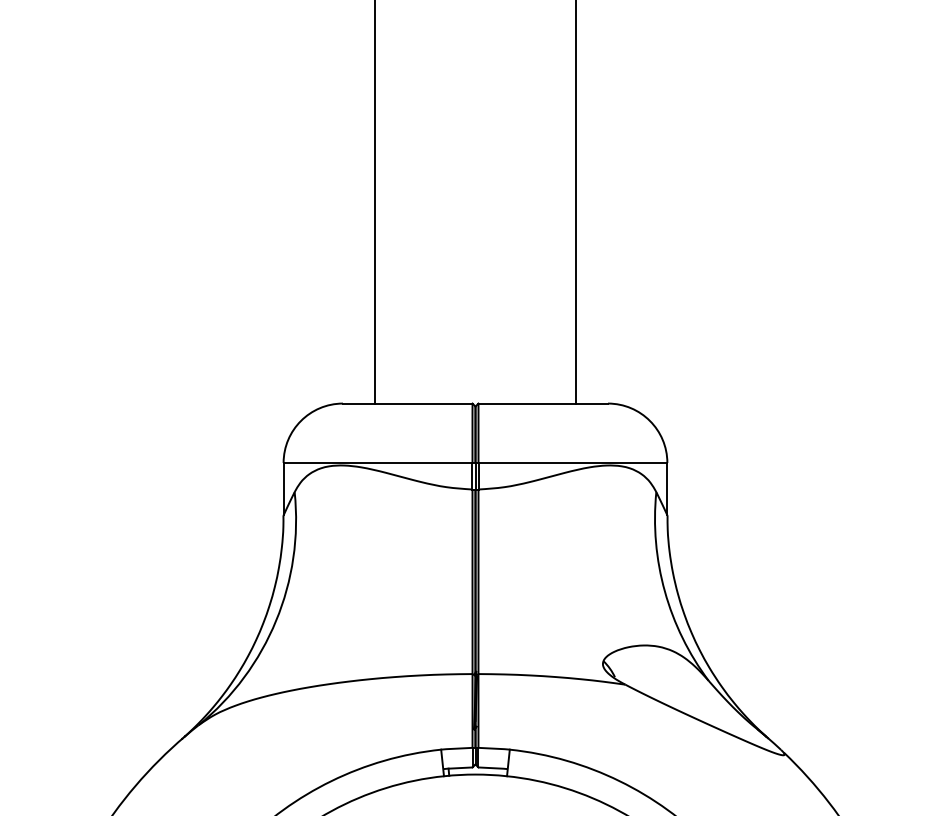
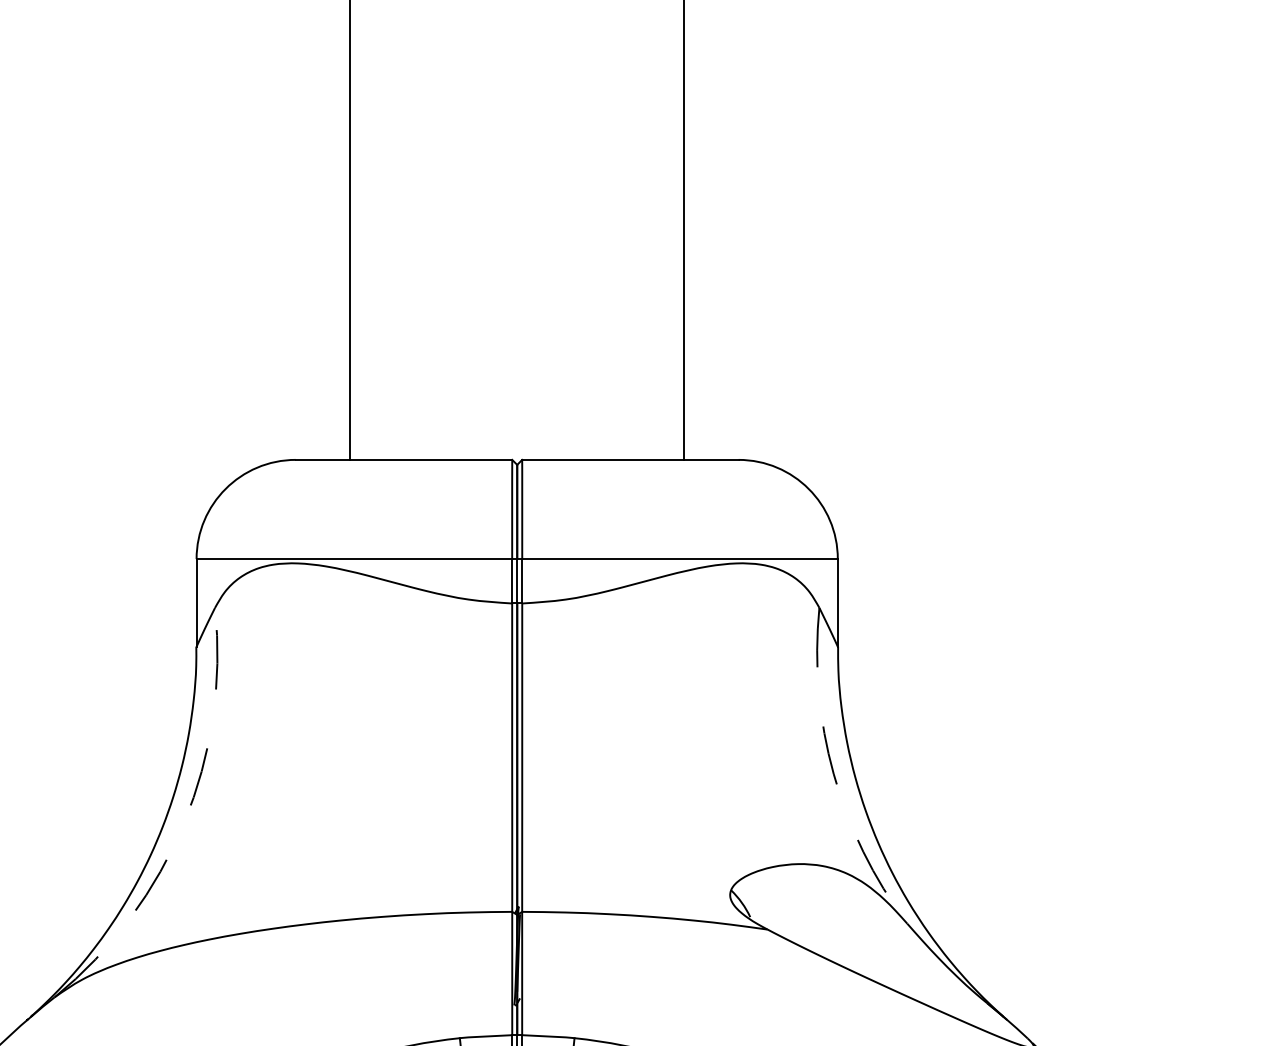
arc: (664, 591) -> (833, 773), solid -> dashed
arc: (276, 620) -> (184, 822), solid -> dashed

